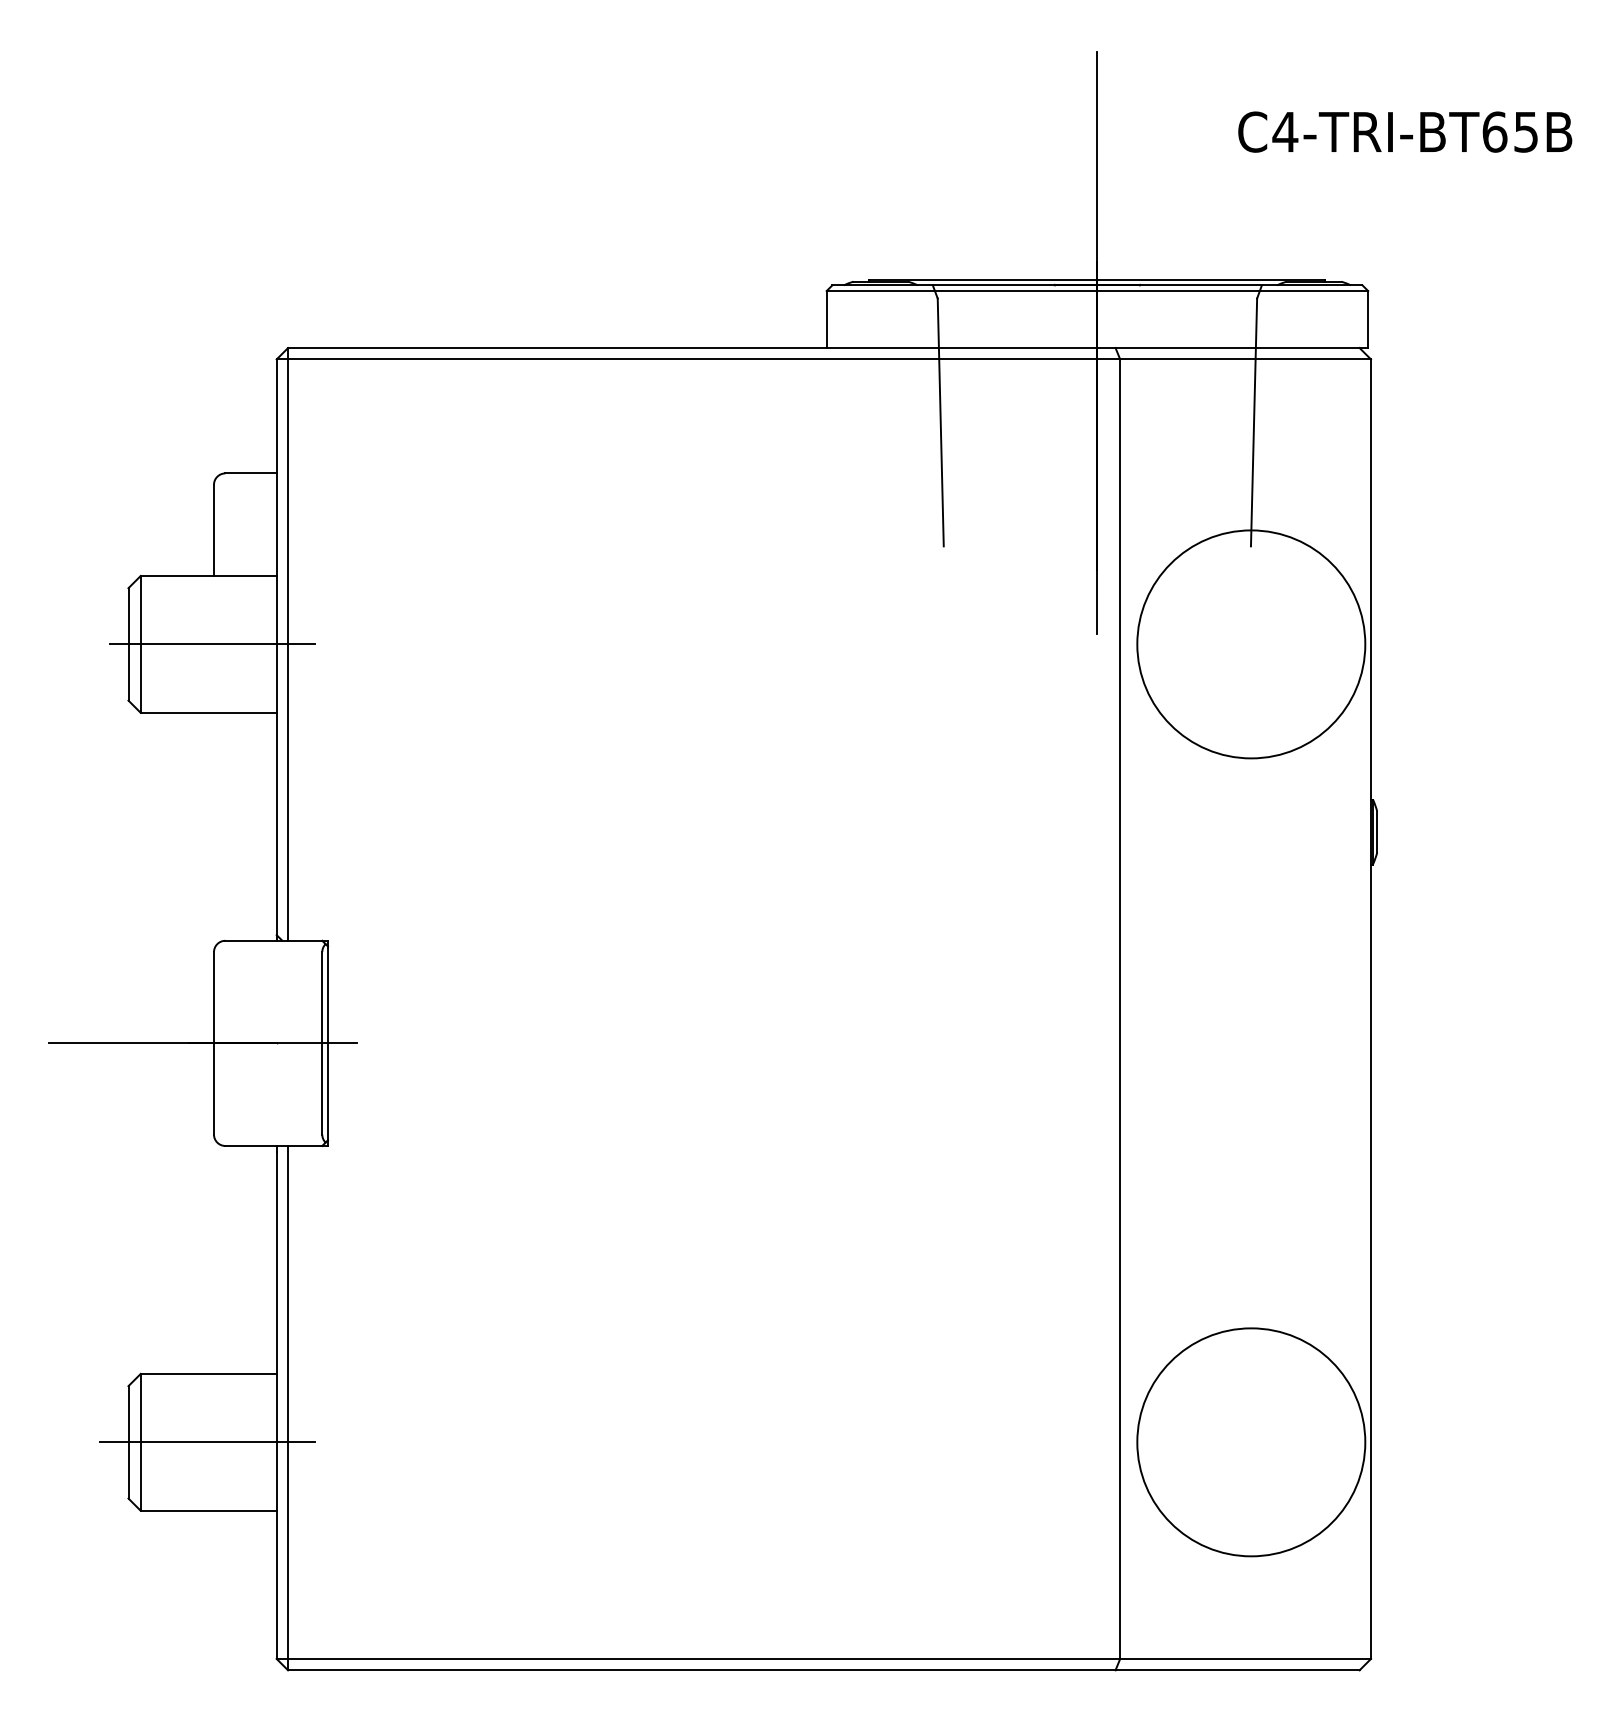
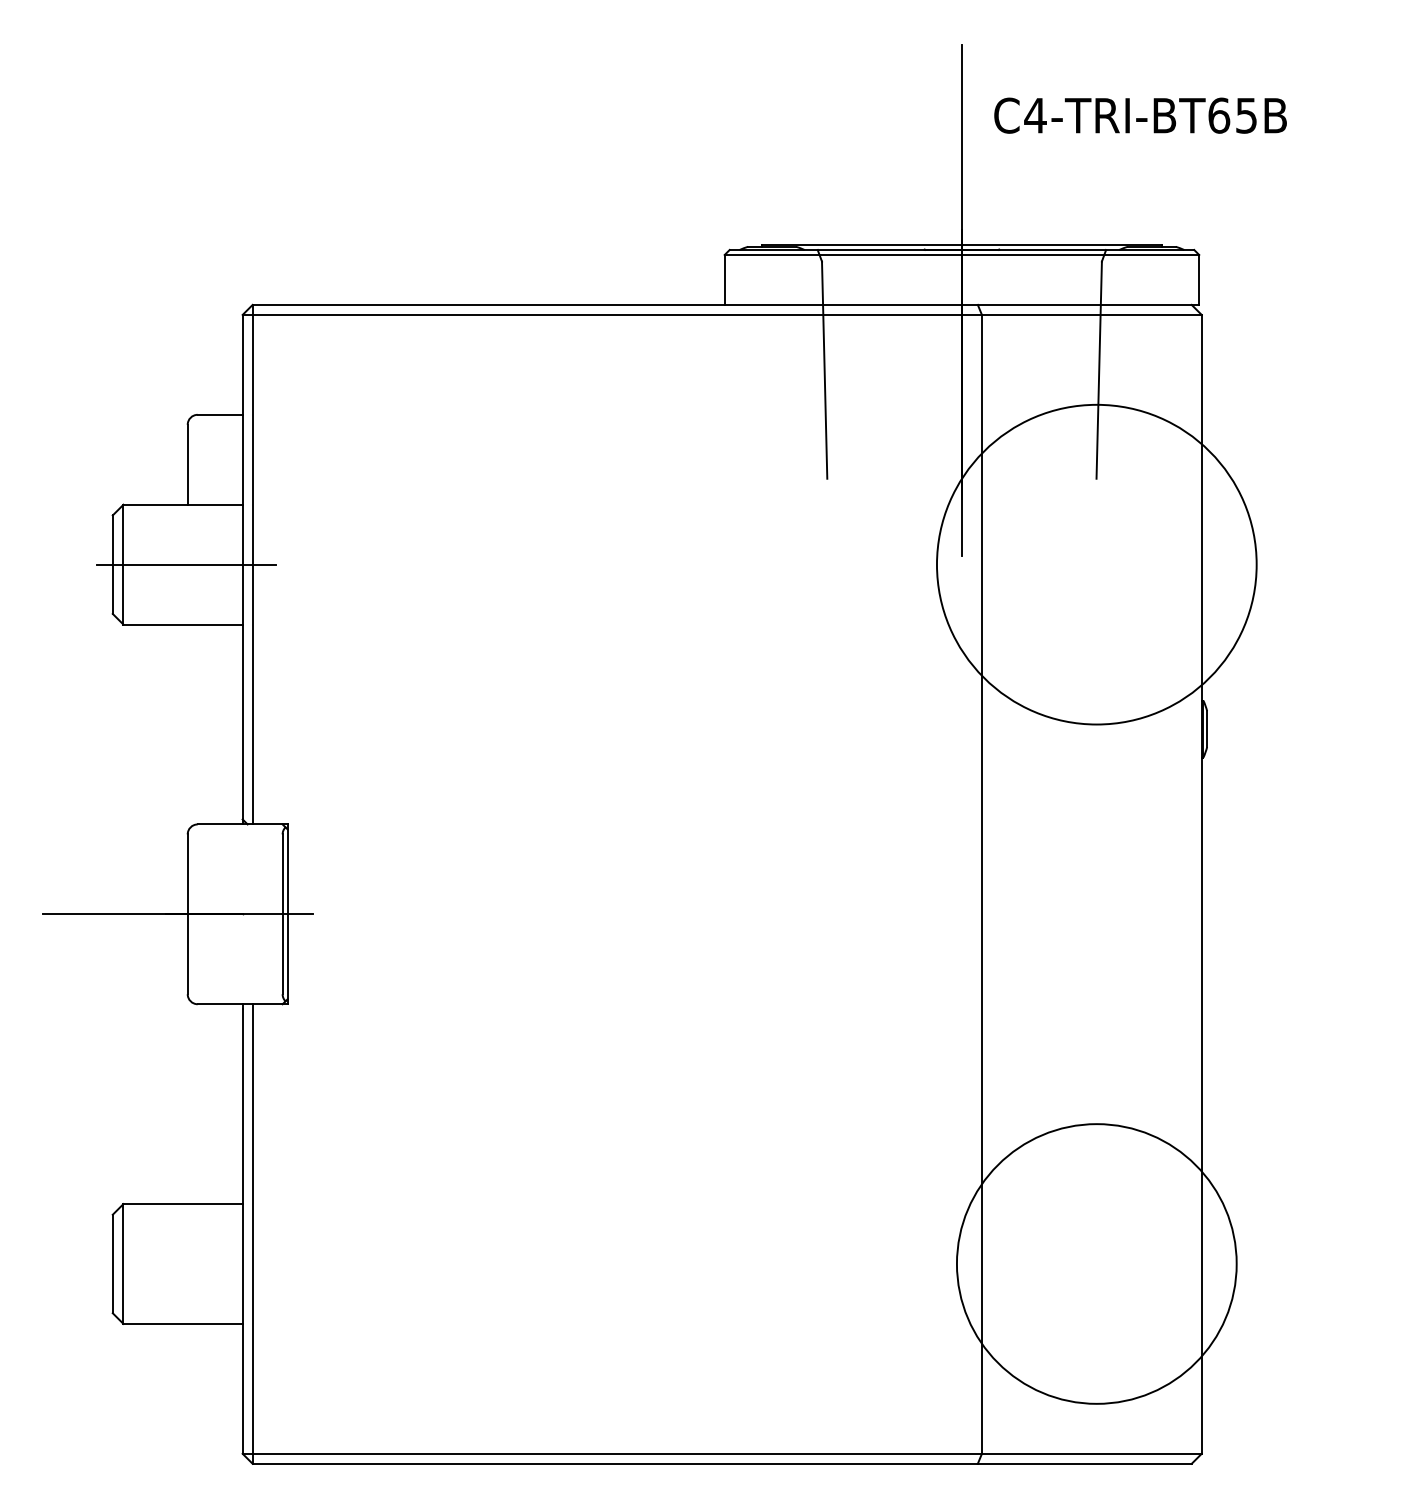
text: (1405, 131) -> (1140, 115), moved
circle: (1251, 644) -> (1096, 564), size x1.6
line: (206, 1442) -> (181, 1264), removed
circle: (1251, 1442) -> (1096, 1264), size x1.4

